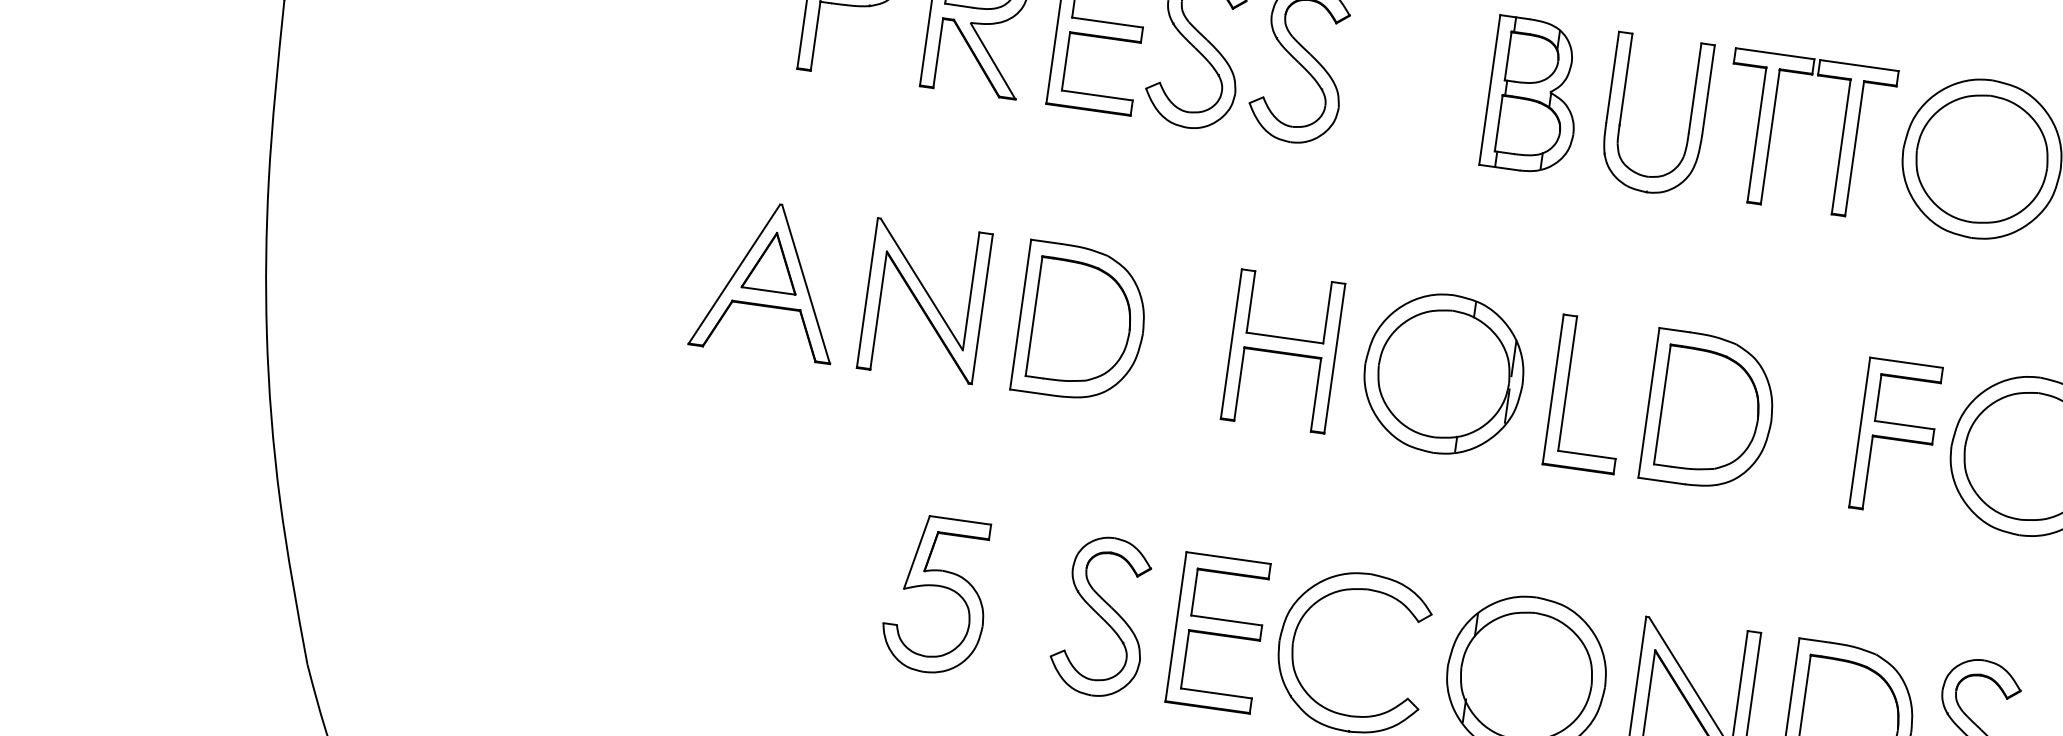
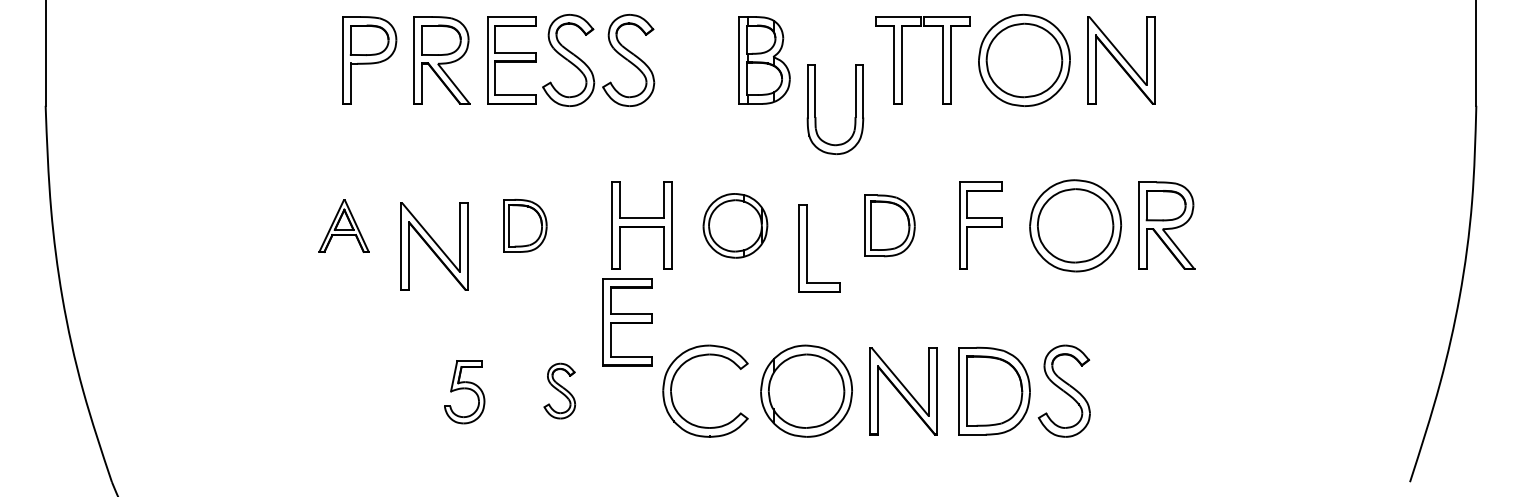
part: (1621, 110) -> (815, 109), moved
part: (768, 278) -> (343, 225), size x0.6
part: (925, 300) -> (434, 246), moved
part: (1082, 322) -> (525, 225), size x0.6
part: (1444, 373) -> (735, 225), size x0.7
part: (1568, 390) -> (807, 248), moved
part: (1709, 410) -> (889, 225), size x0.7
part: (1895, 436) -> (980, 225), moved
part: (936, 593) -> (464, 391), size x0.7
part: (1100, 615) -> (559, 390), size x0.6
part: (1217, 633) -> (627, 322), moved

